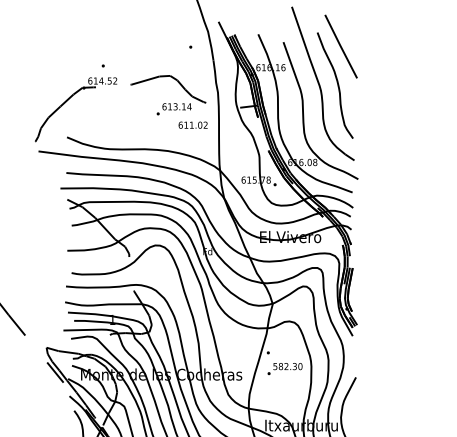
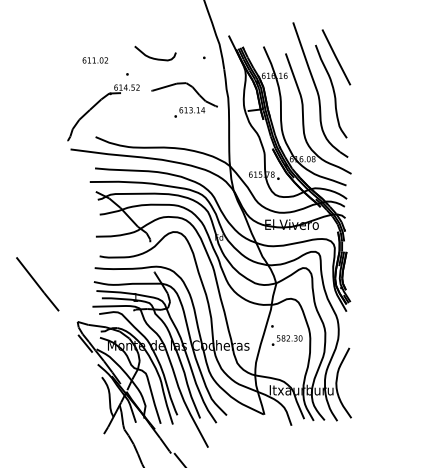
curve: (132, 46) -> (153, 57), added
text: (192, 125) -> (94, 60), moved

